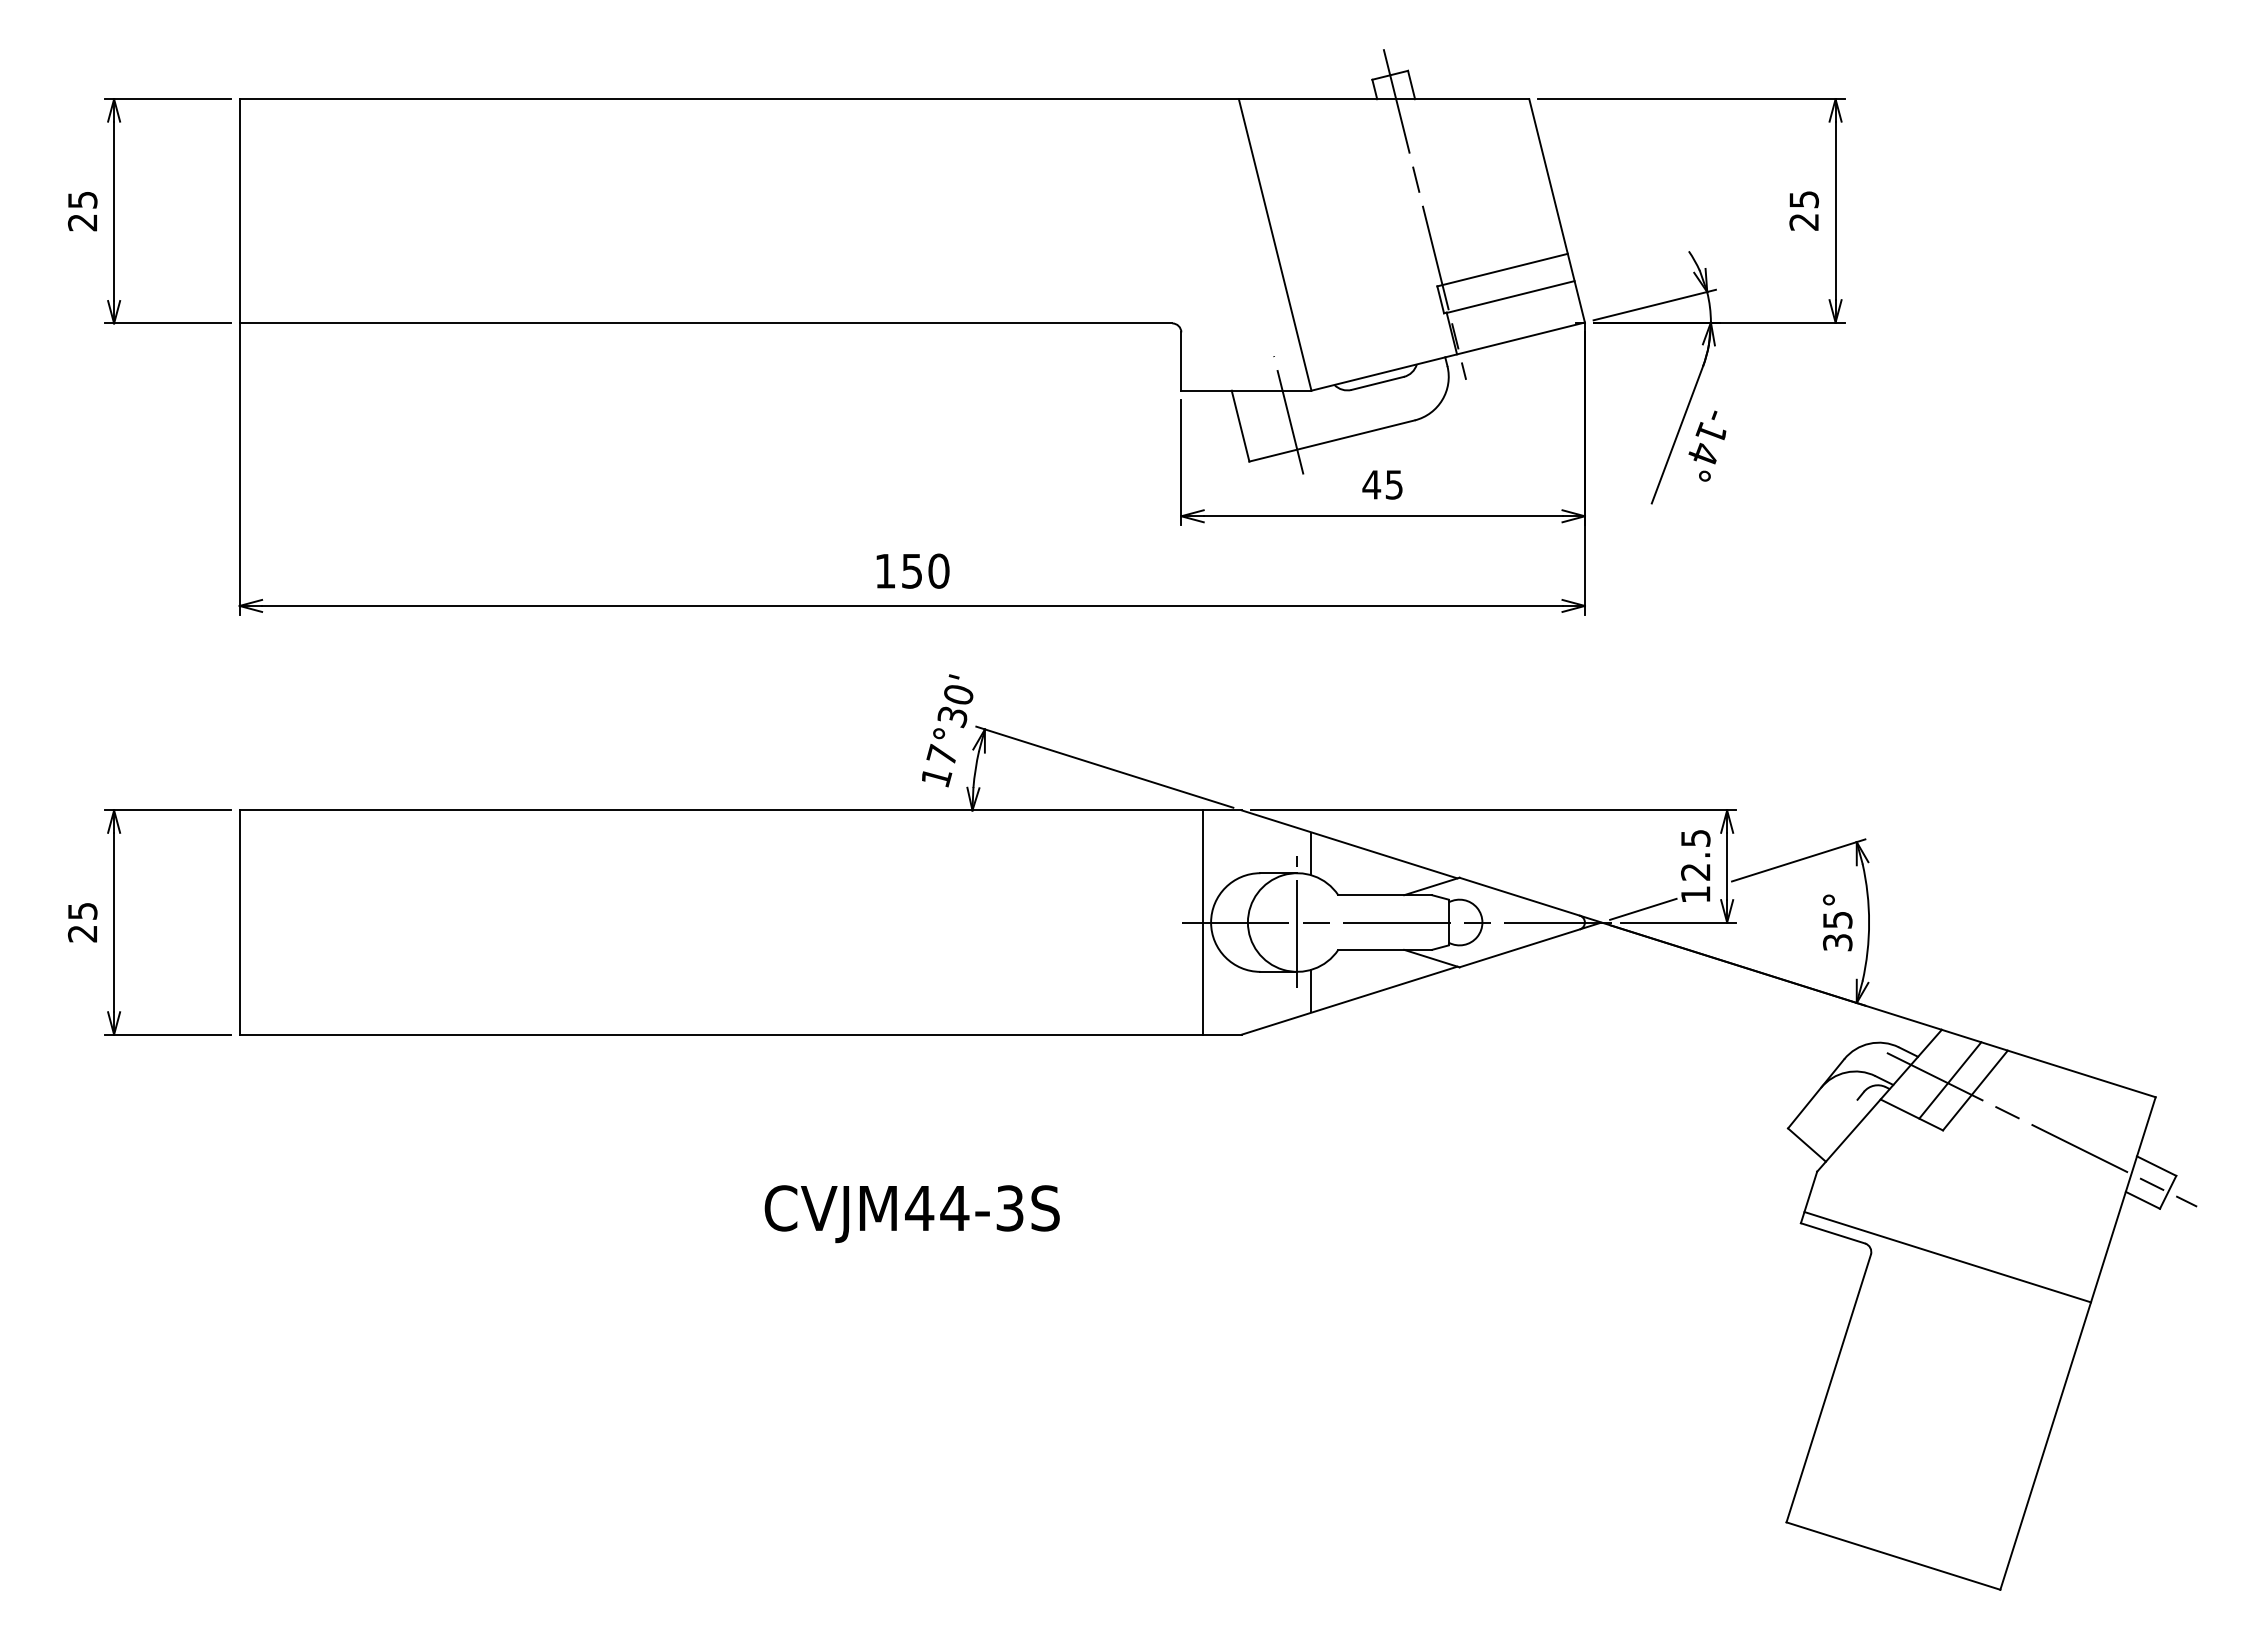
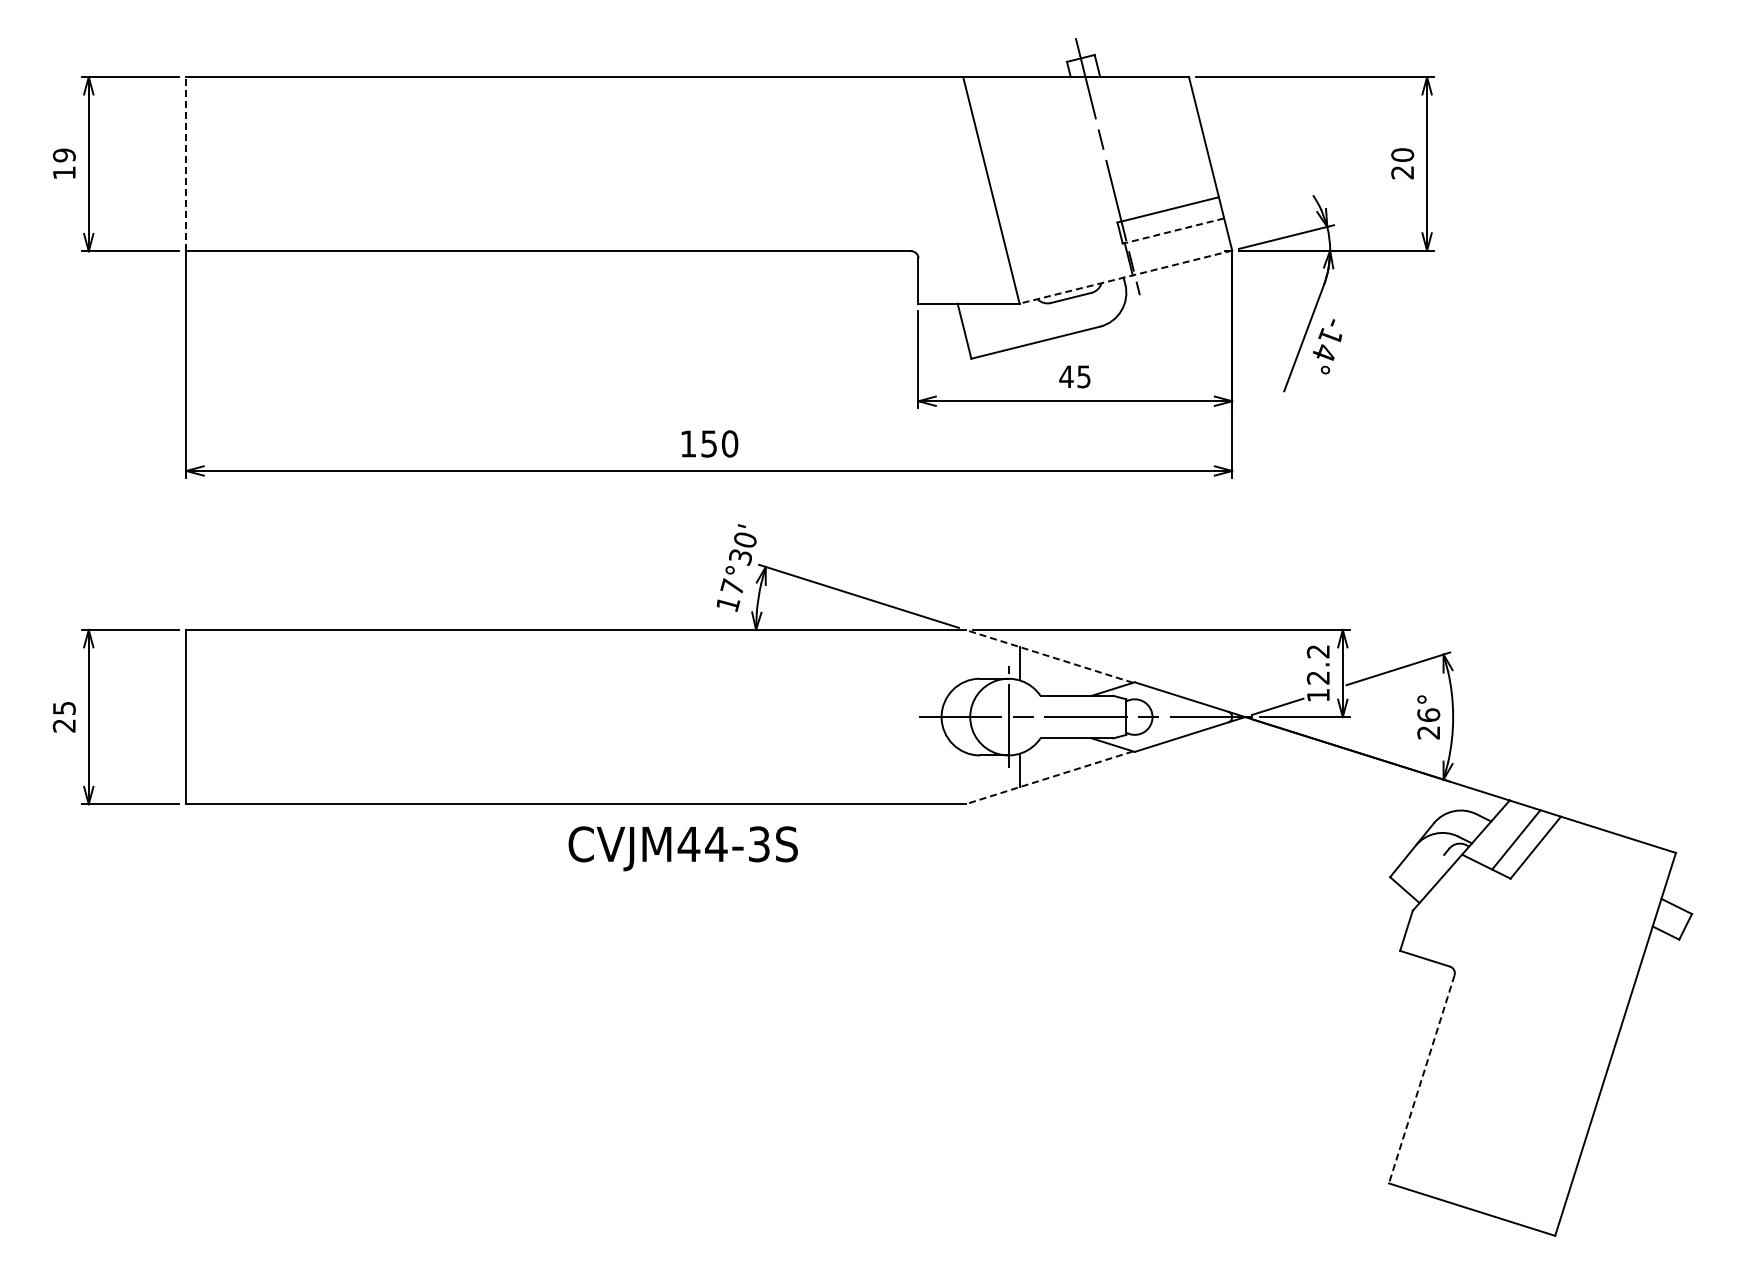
text: (1803, 198) -> (1402, 154), 25 -> 20
text: (81, 210) -> (63, 163), 25 -> 19
line: (239, 210) -> (186, 163), solid -> dashed
line: (1510, 296) -> (1174, 230), solid -> dashed
line: (1447, 357) -> (1125, 277), solid -> dashed
line: (1288, 414) -> (1001, 322), removed
text: (1694, 838) -> (1317, 651), 12.5 -> 12.2
line: (1349, 844) -> (1049, 656), solid -> dashed
line: (1203, 921) -> (935, 716), removed
text: (1837, 930) -> (1428, 723), 35° -> 26°
line: (1349, 1000) -> (1049, 777), solid -> dashed
line: (2041, 1130) -> (1587, 878), removed
text: (911, 1213) -> (682, 848), moved
line: (1946, 1257) -> (1513, 977), removed
line: (1828, 1388) -> (1421, 1079), solid -> dashed

